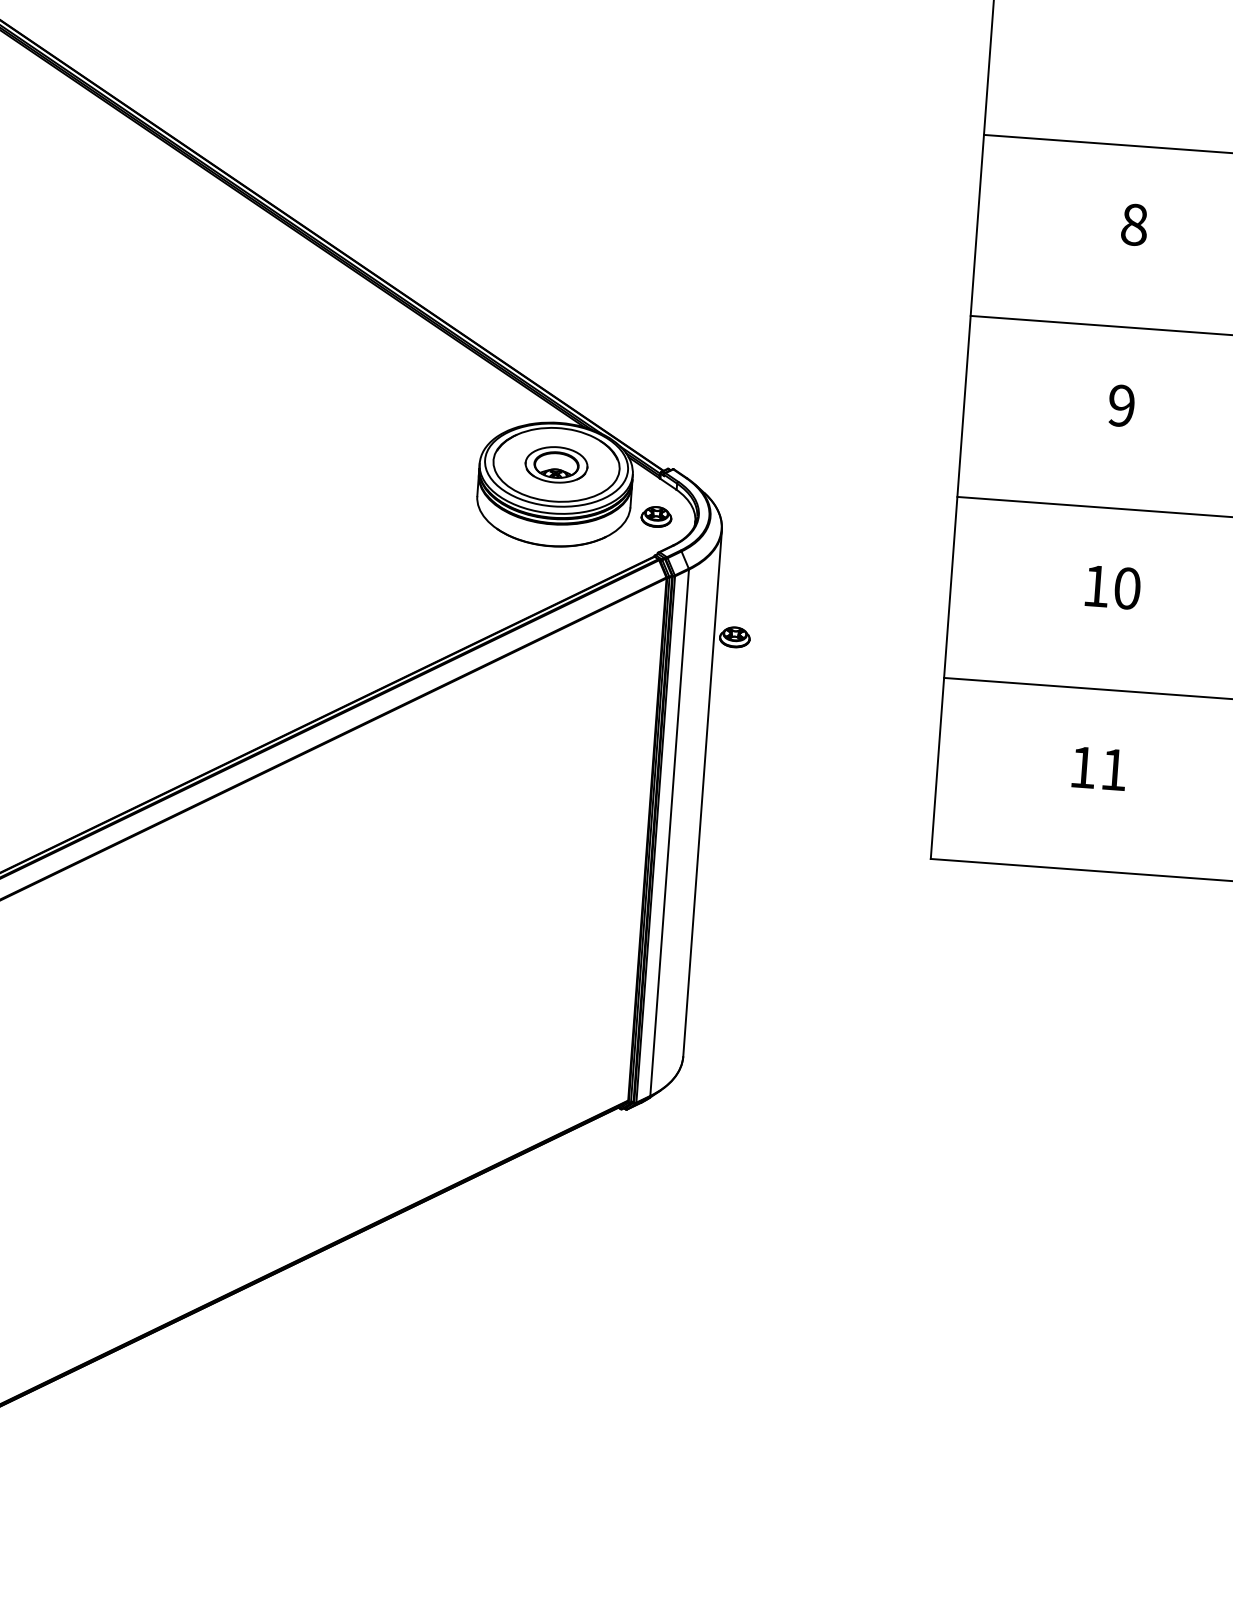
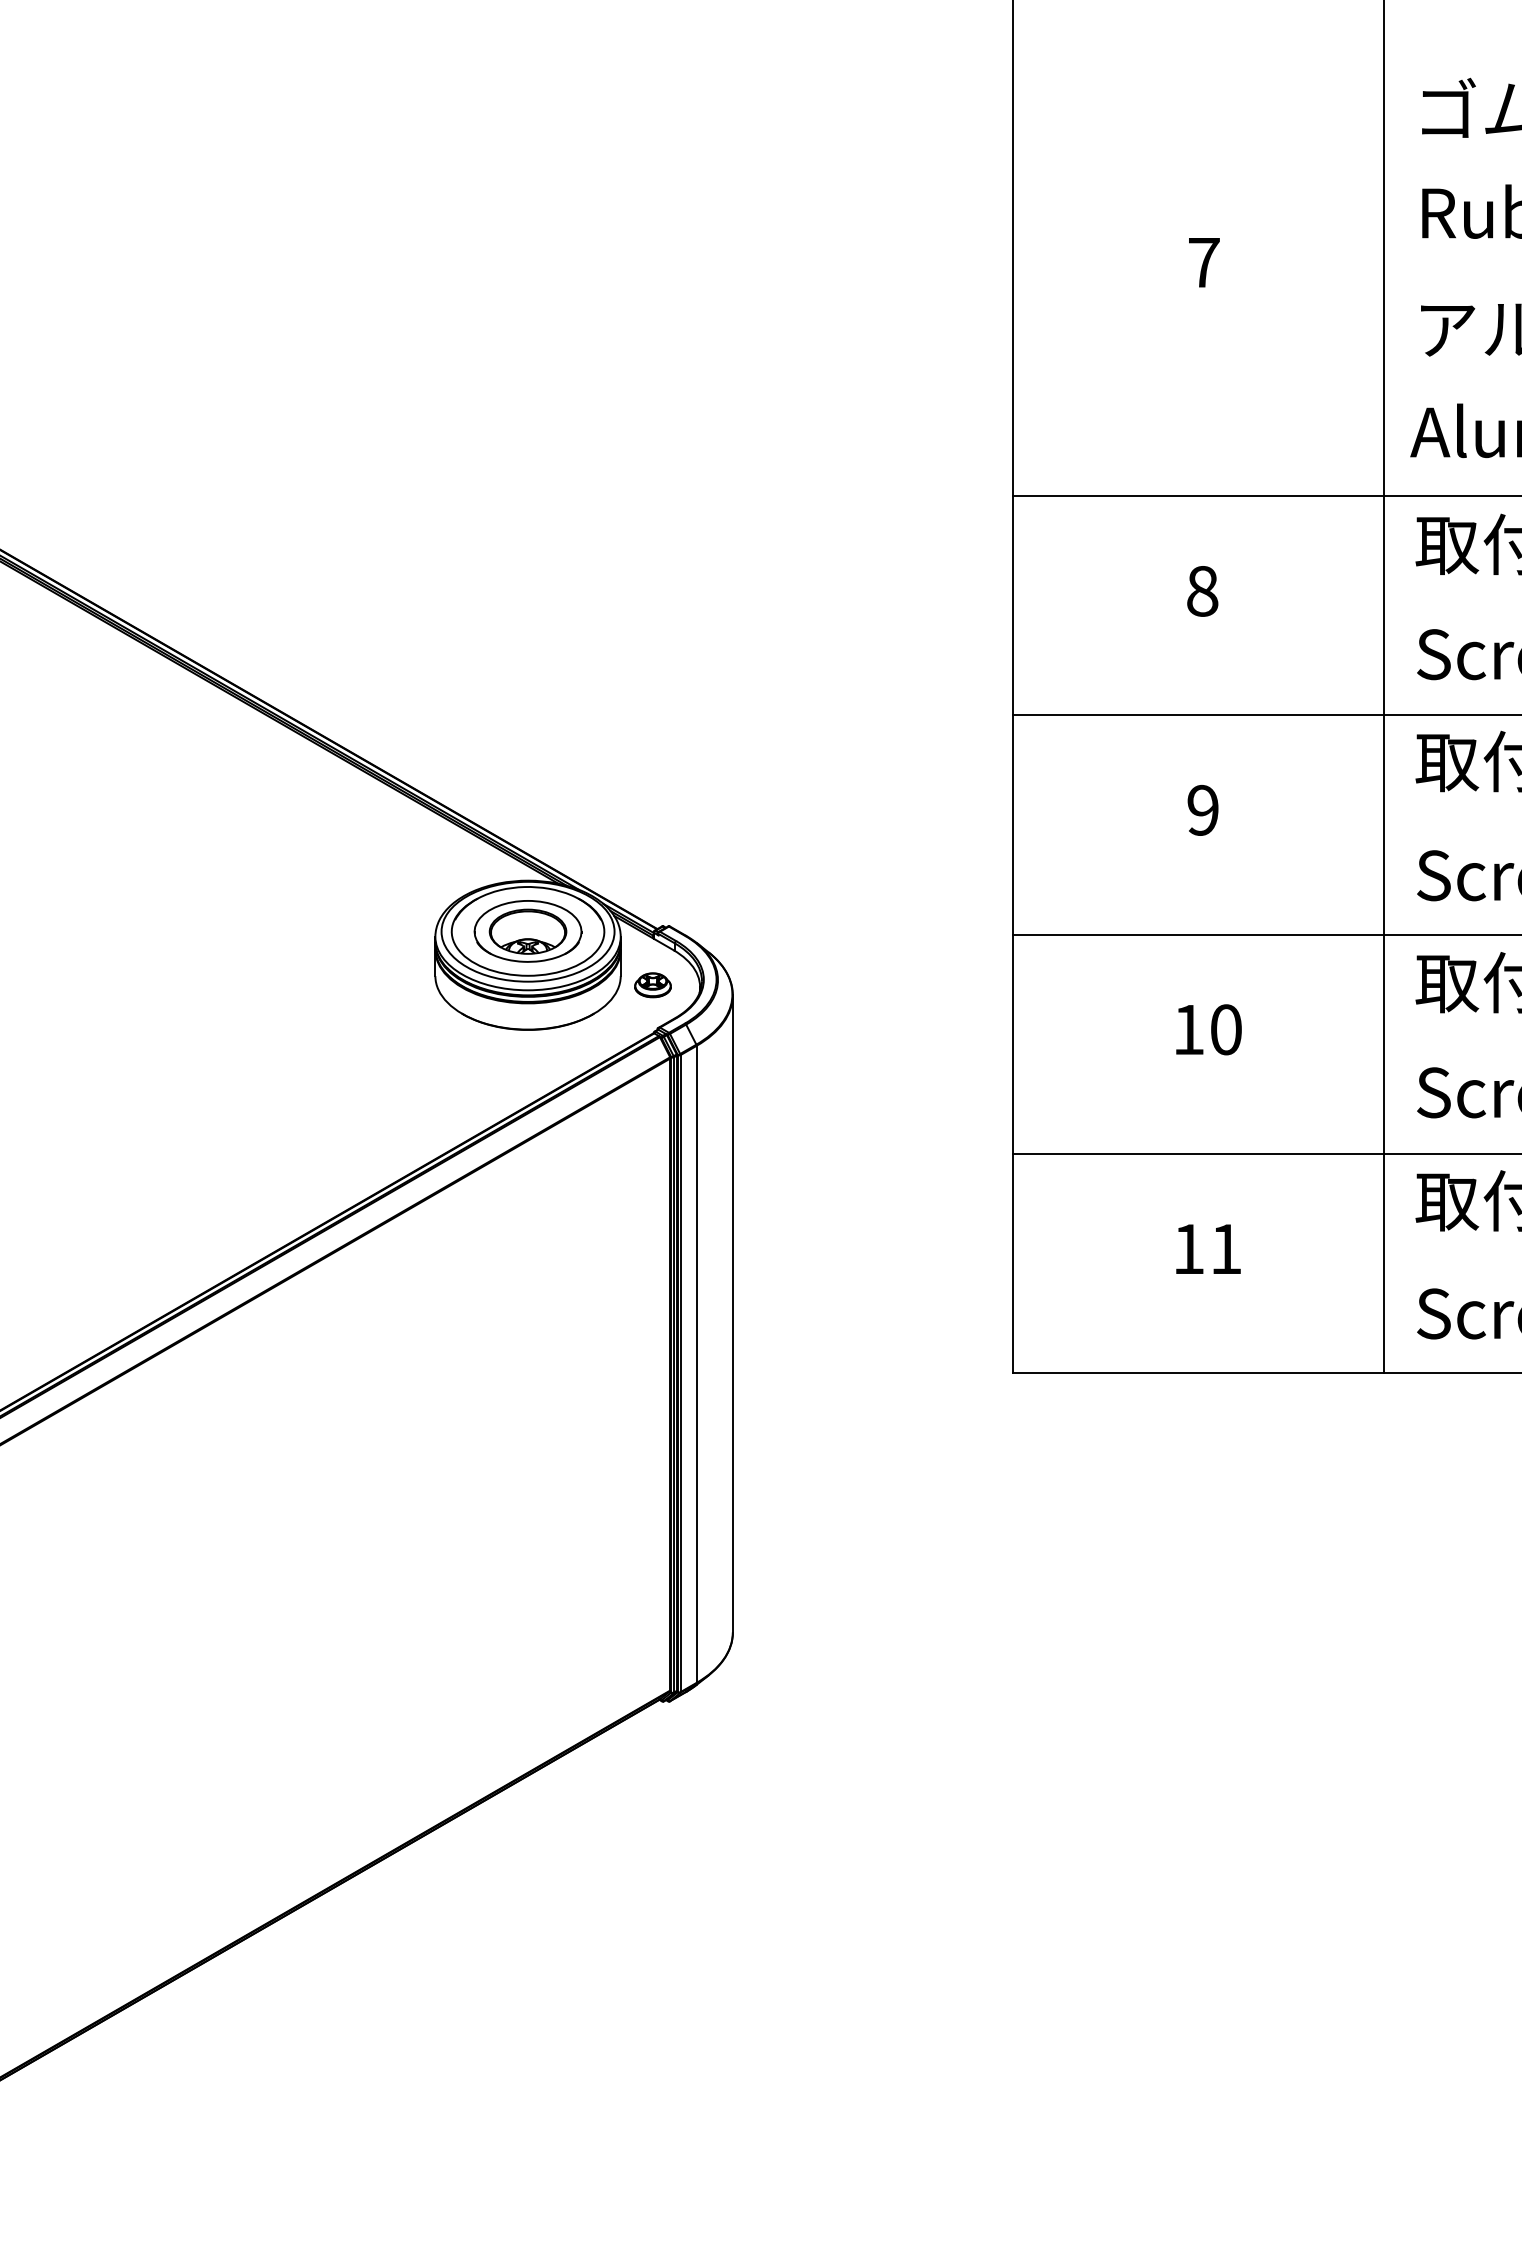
part: (556, 464) -> (527, 931), size x1.43
part: (734, 637) -> (757, 1123), removed

